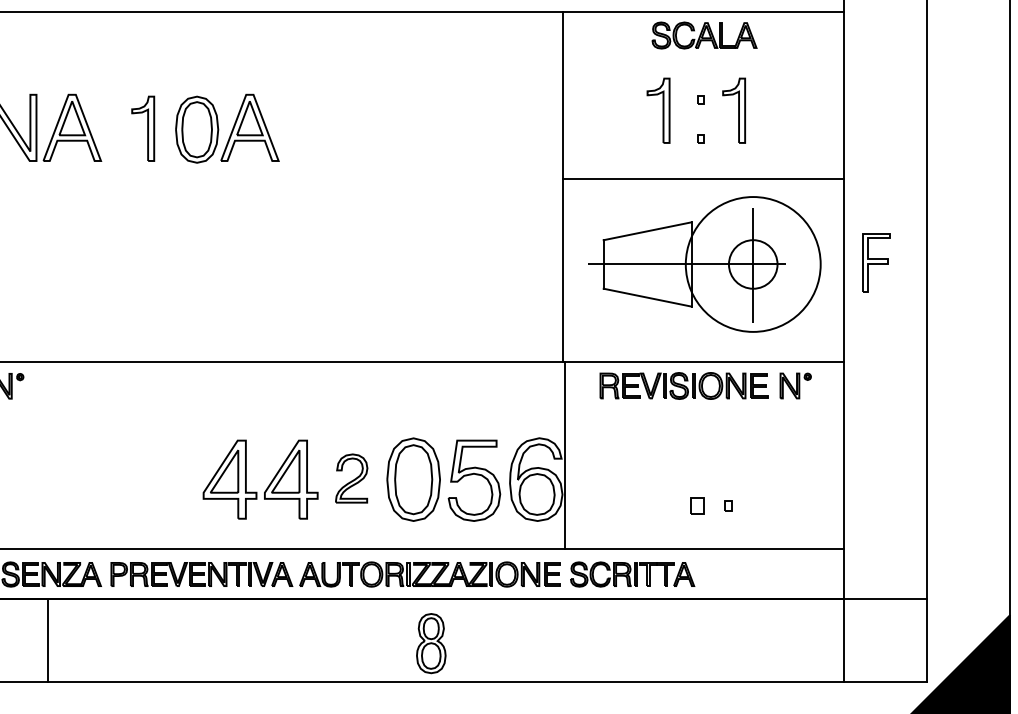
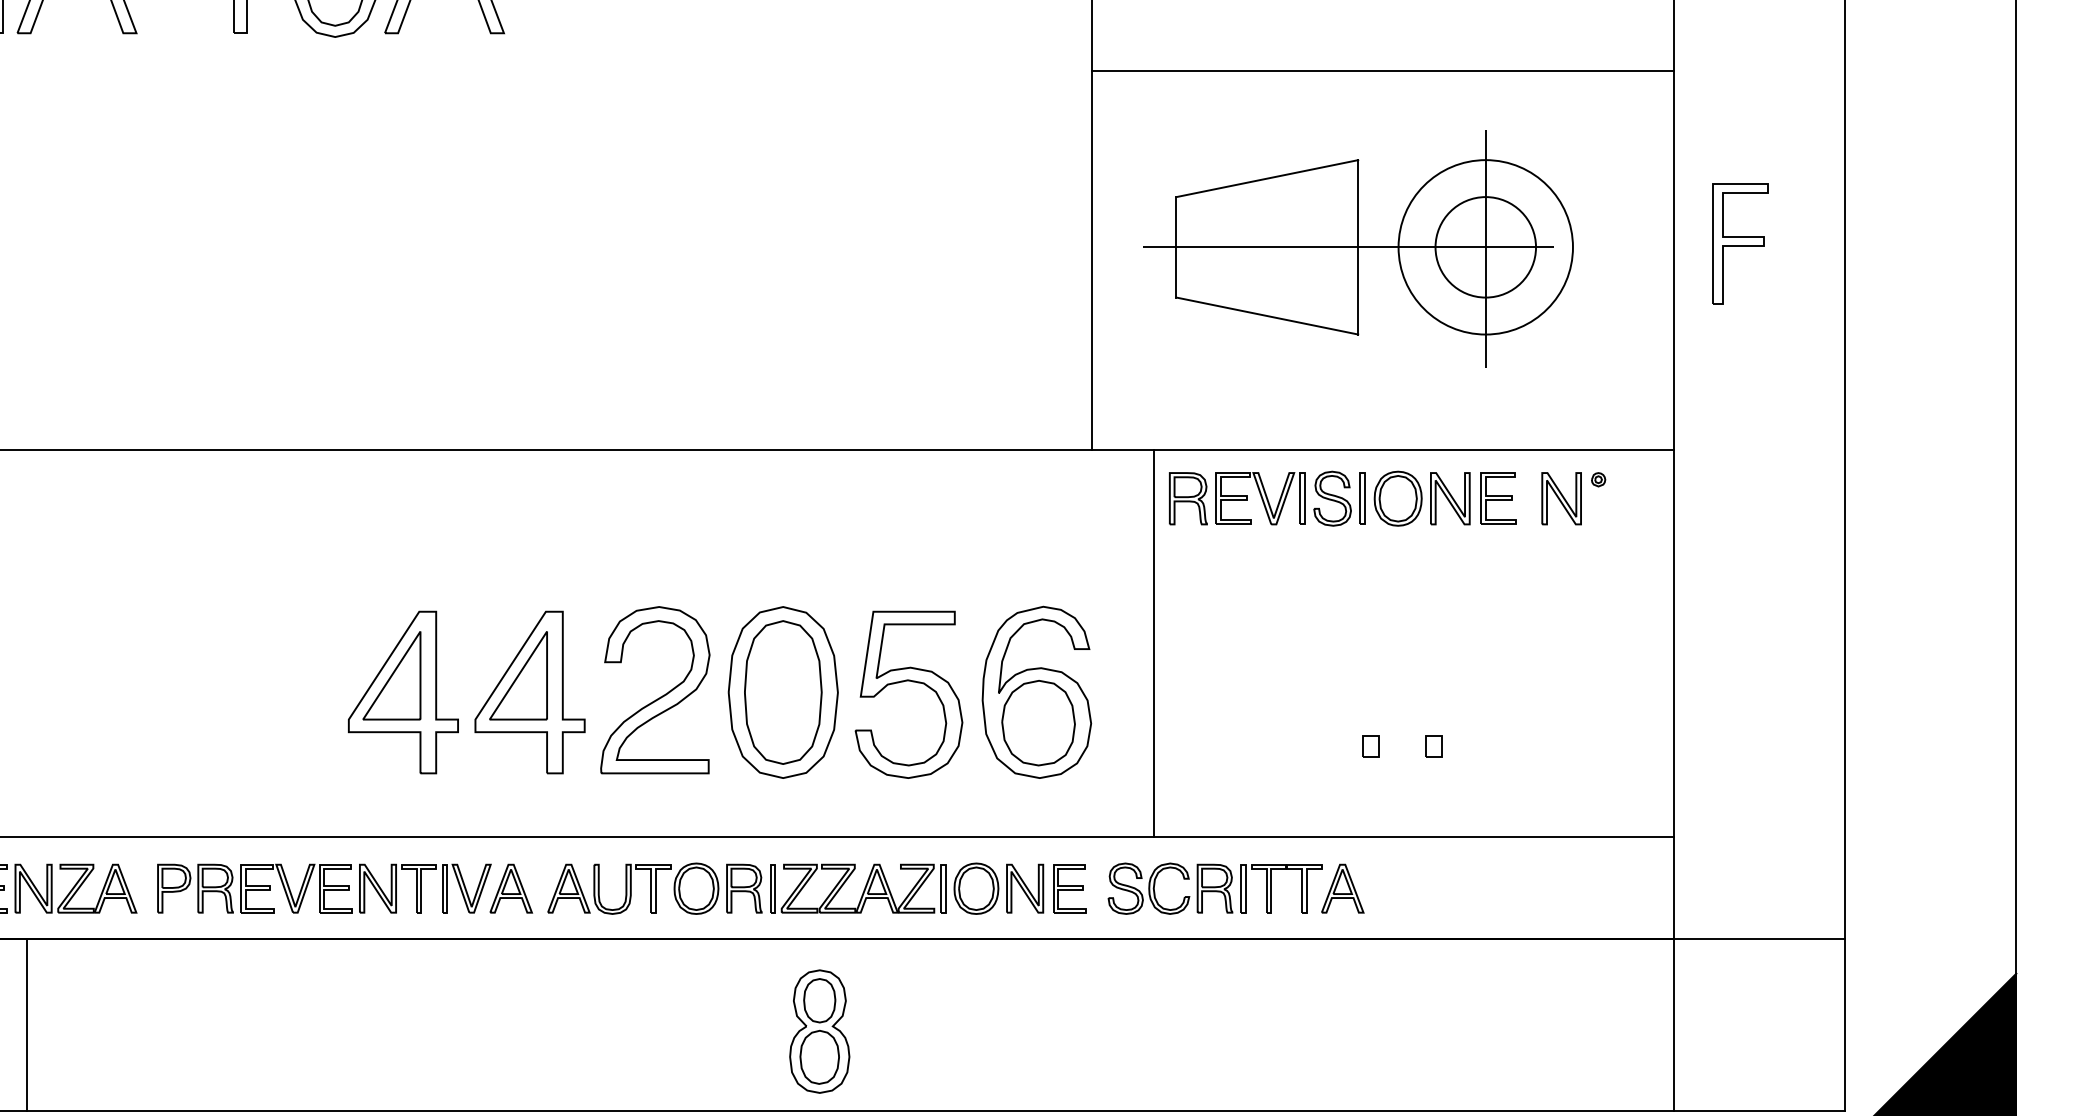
circle: (753, 264) -> (1486, 247), size x0.62
line: (564, 455) -> (1153, 642), moved
part: (351, 478) -> (654, 690), size x1.67
part: (697, 505) -> (1370, 745), size x0.62

